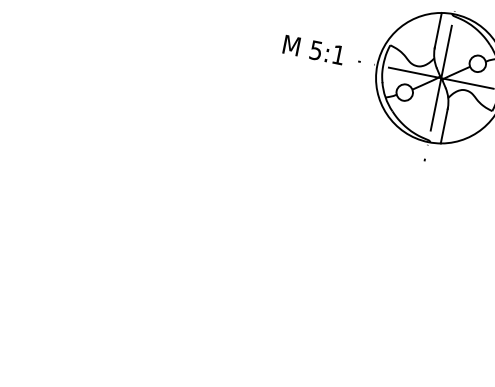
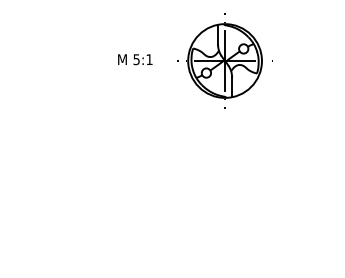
text: (314, 49) -> (135, 59), moved

